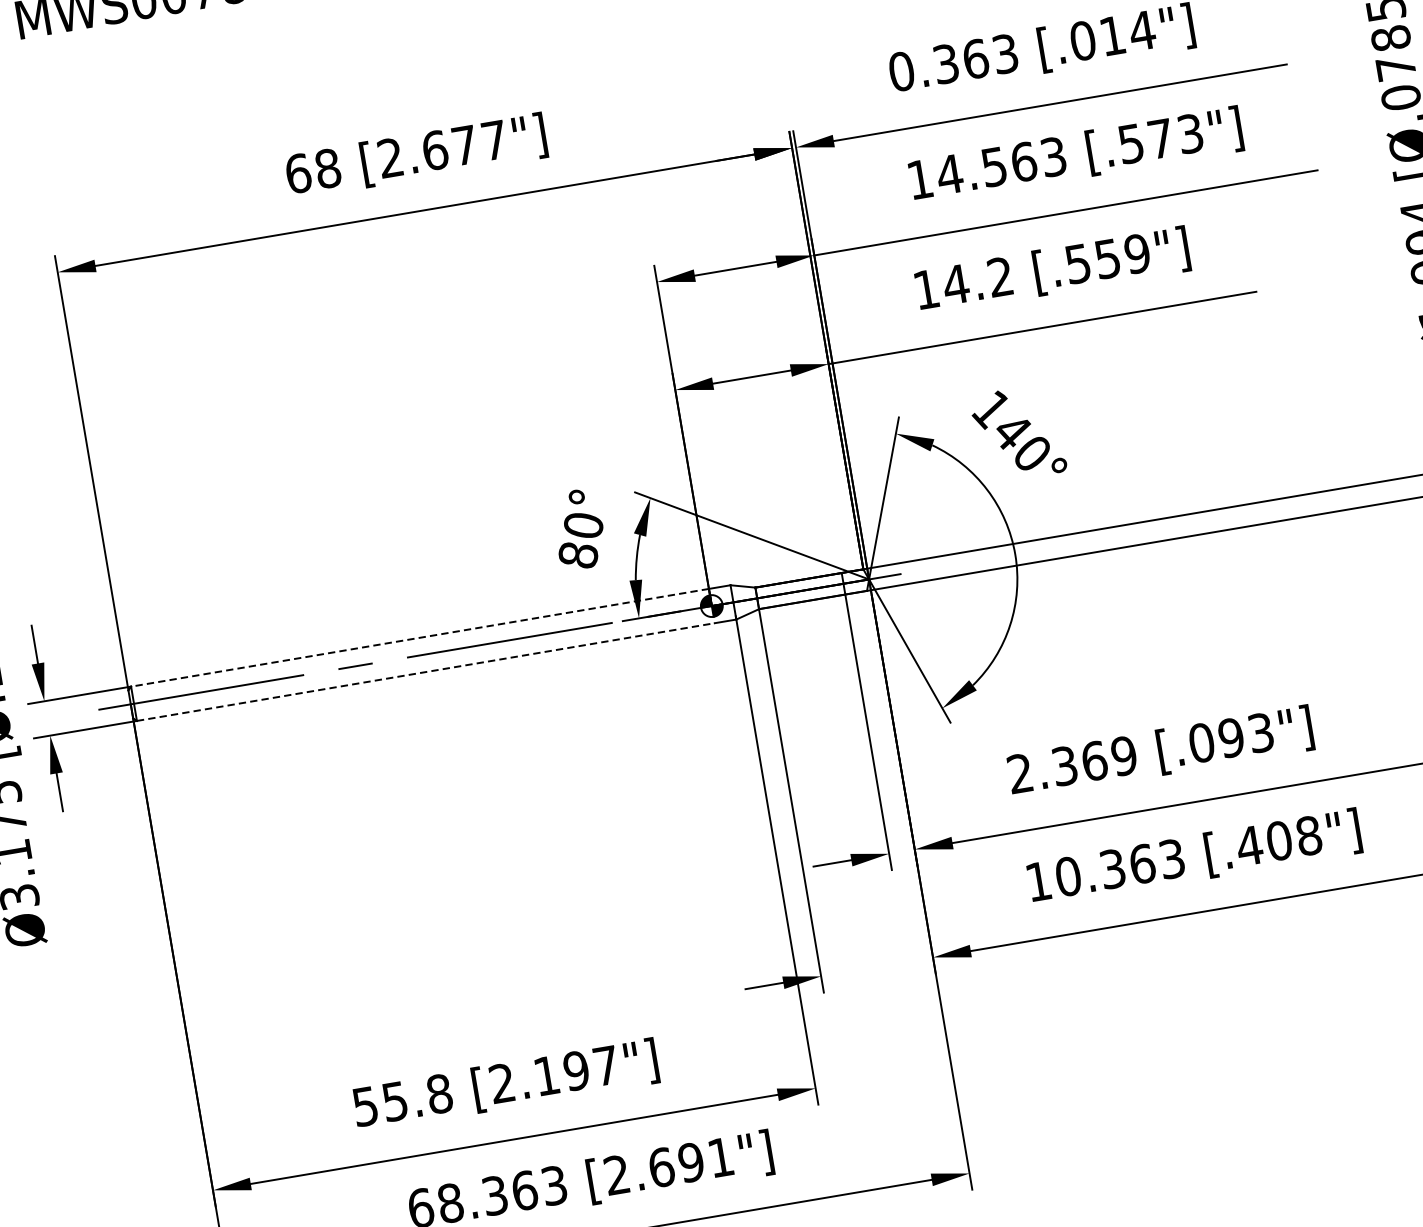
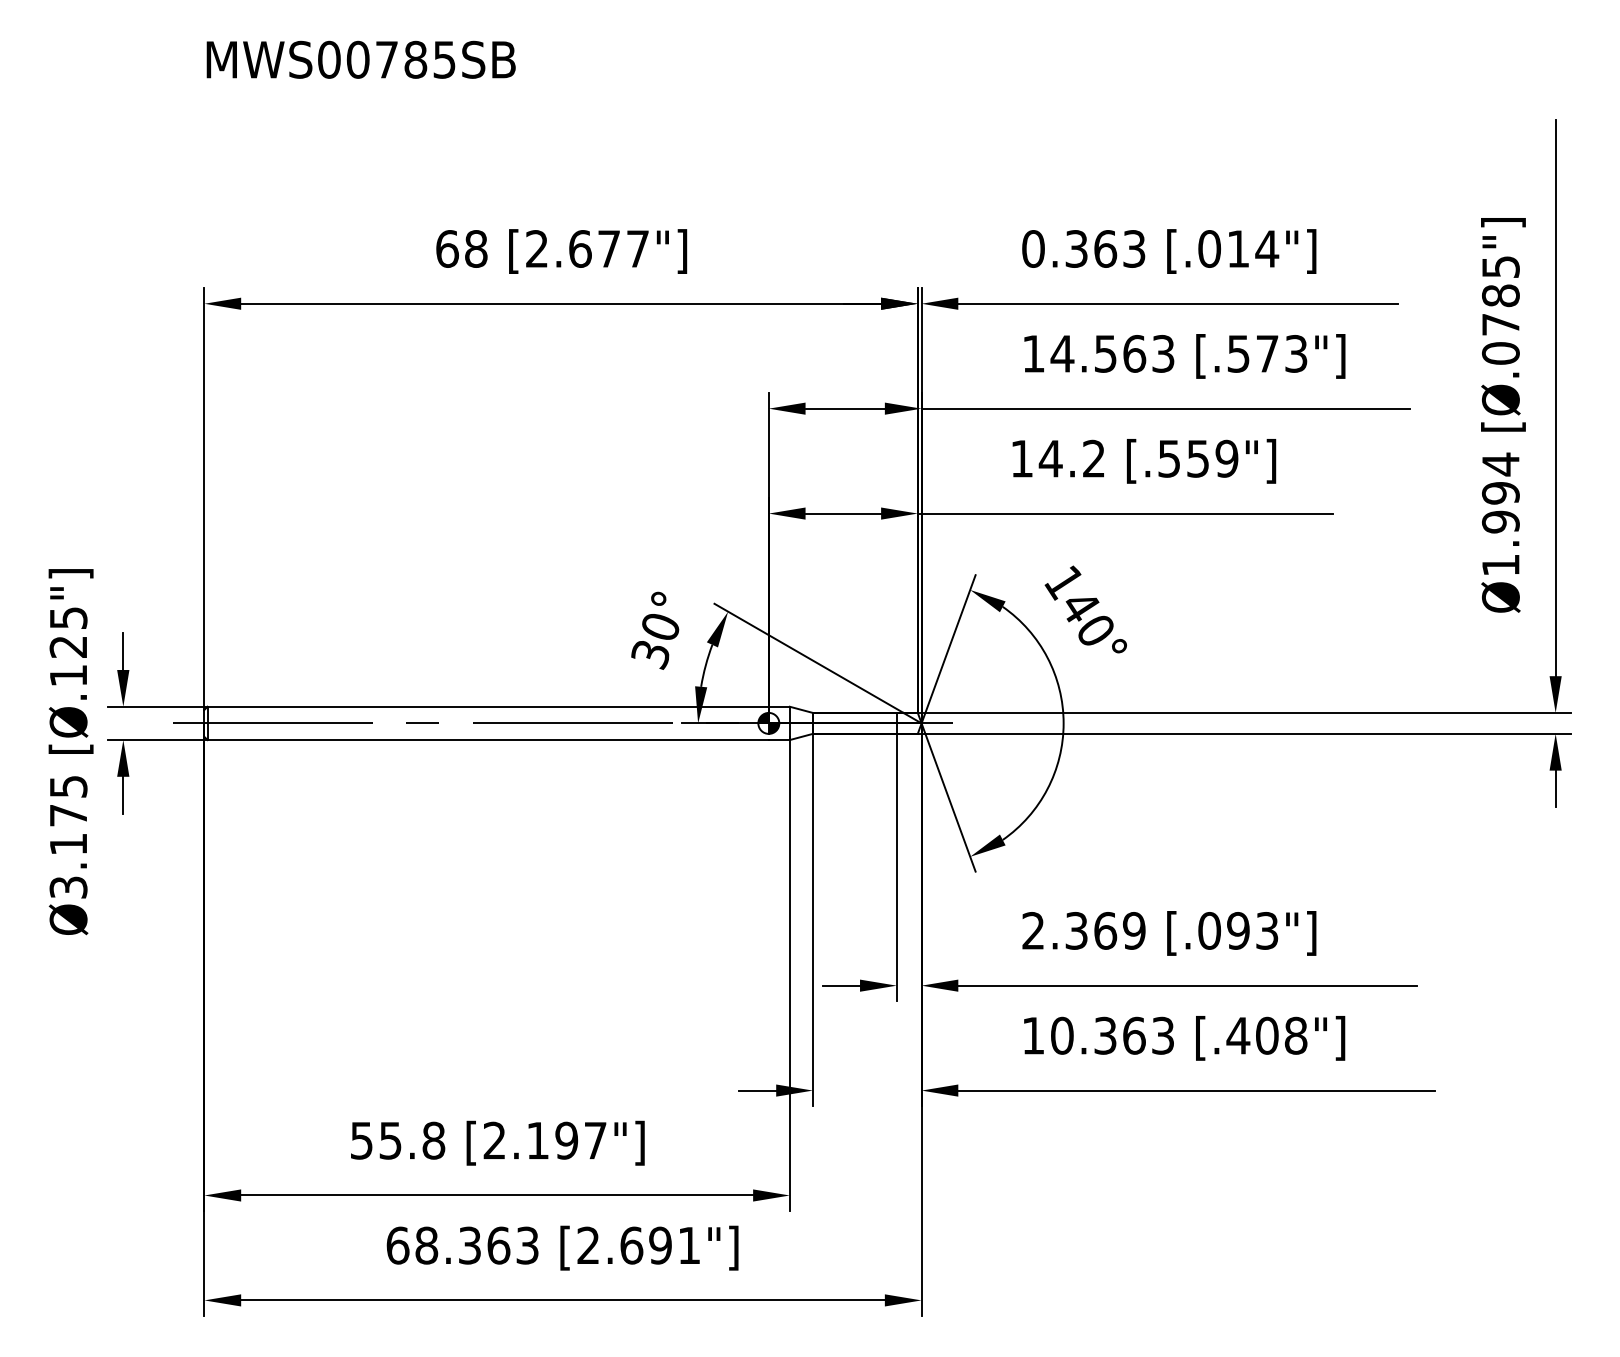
text: (578, 555) -> (650, 654), 80° -> 30°
line: (420, 637) -> (488, 706), dashed -> solid
line: (426, 672) -> (488, 740), dashed -> solid

